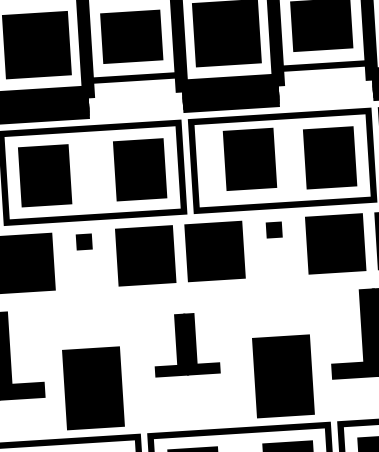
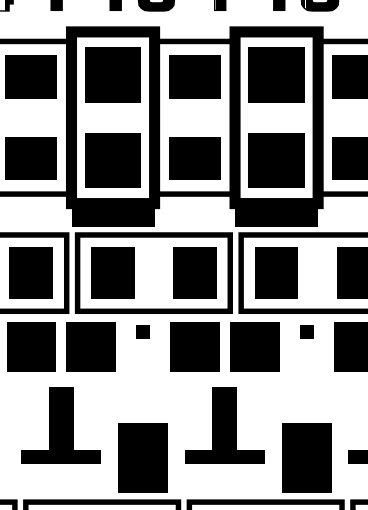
part: (249, 158) -> (276, 272), moved
part: (185, 344) -> (224, 425), size x1.43

